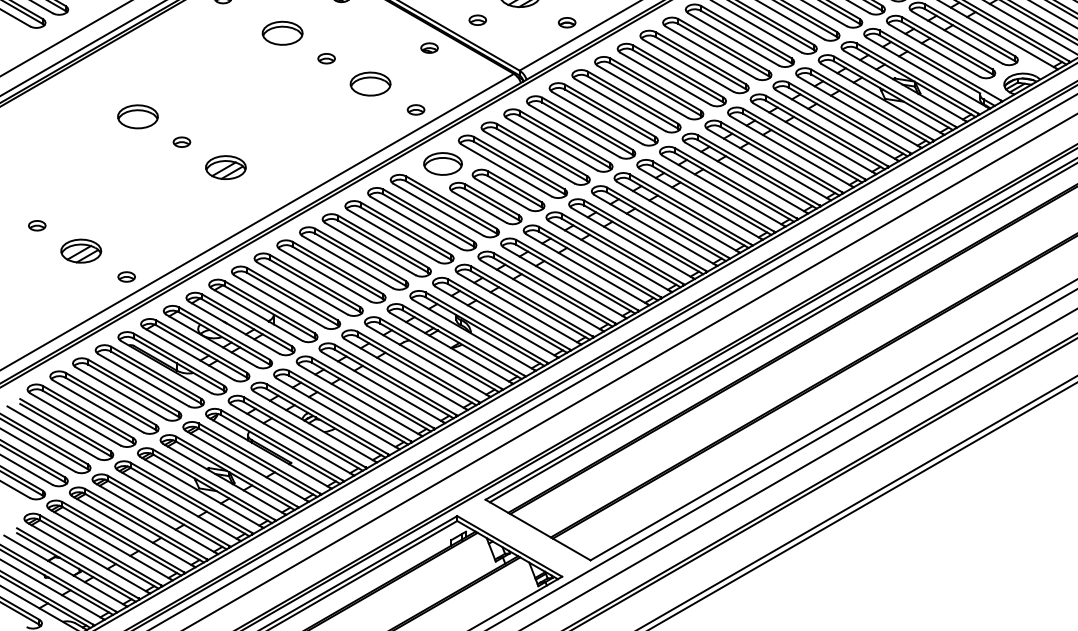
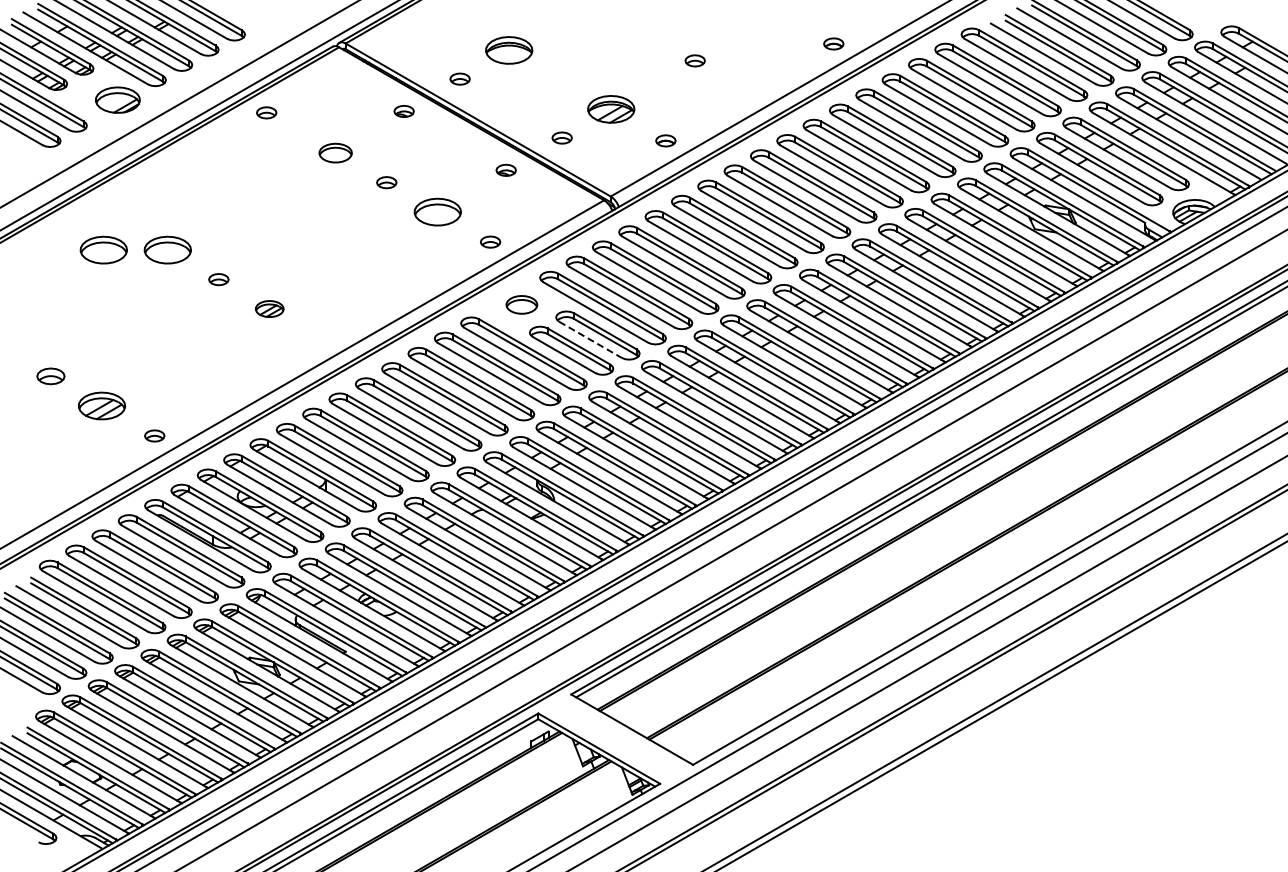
part: (282, 32) -> (335, 152), size x0.7
part: (82, 116) -> (103, 249), added
part: (442, 163) -> (521, 304), size x0.7
part: (225, 167) -> (269, 308), size x0.6
line: (502, 194) -> (590, 340), solid -> dashed
part: (36, 225) -> (50, 376), size x1.4

